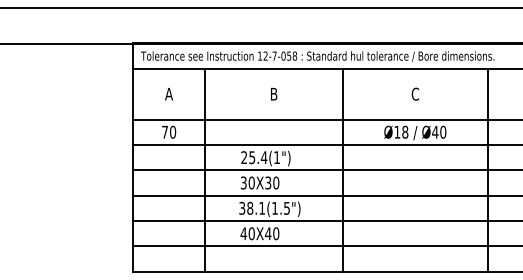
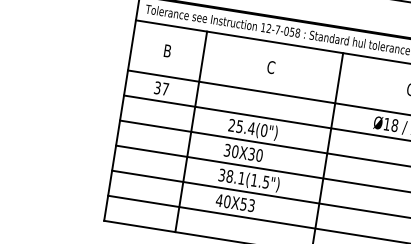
text: (169, 93) -> (168, 50), A -> B
text: (273, 93) -> (270, 66), B -> C
text: (169, 131) -> (162, 87), 70 -> 37
text: (277, 157) -> (264, 130), 25.4(1") -> 25.4(0")
text: (272, 233) -> (247, 204), 40X40 -> 40X53

